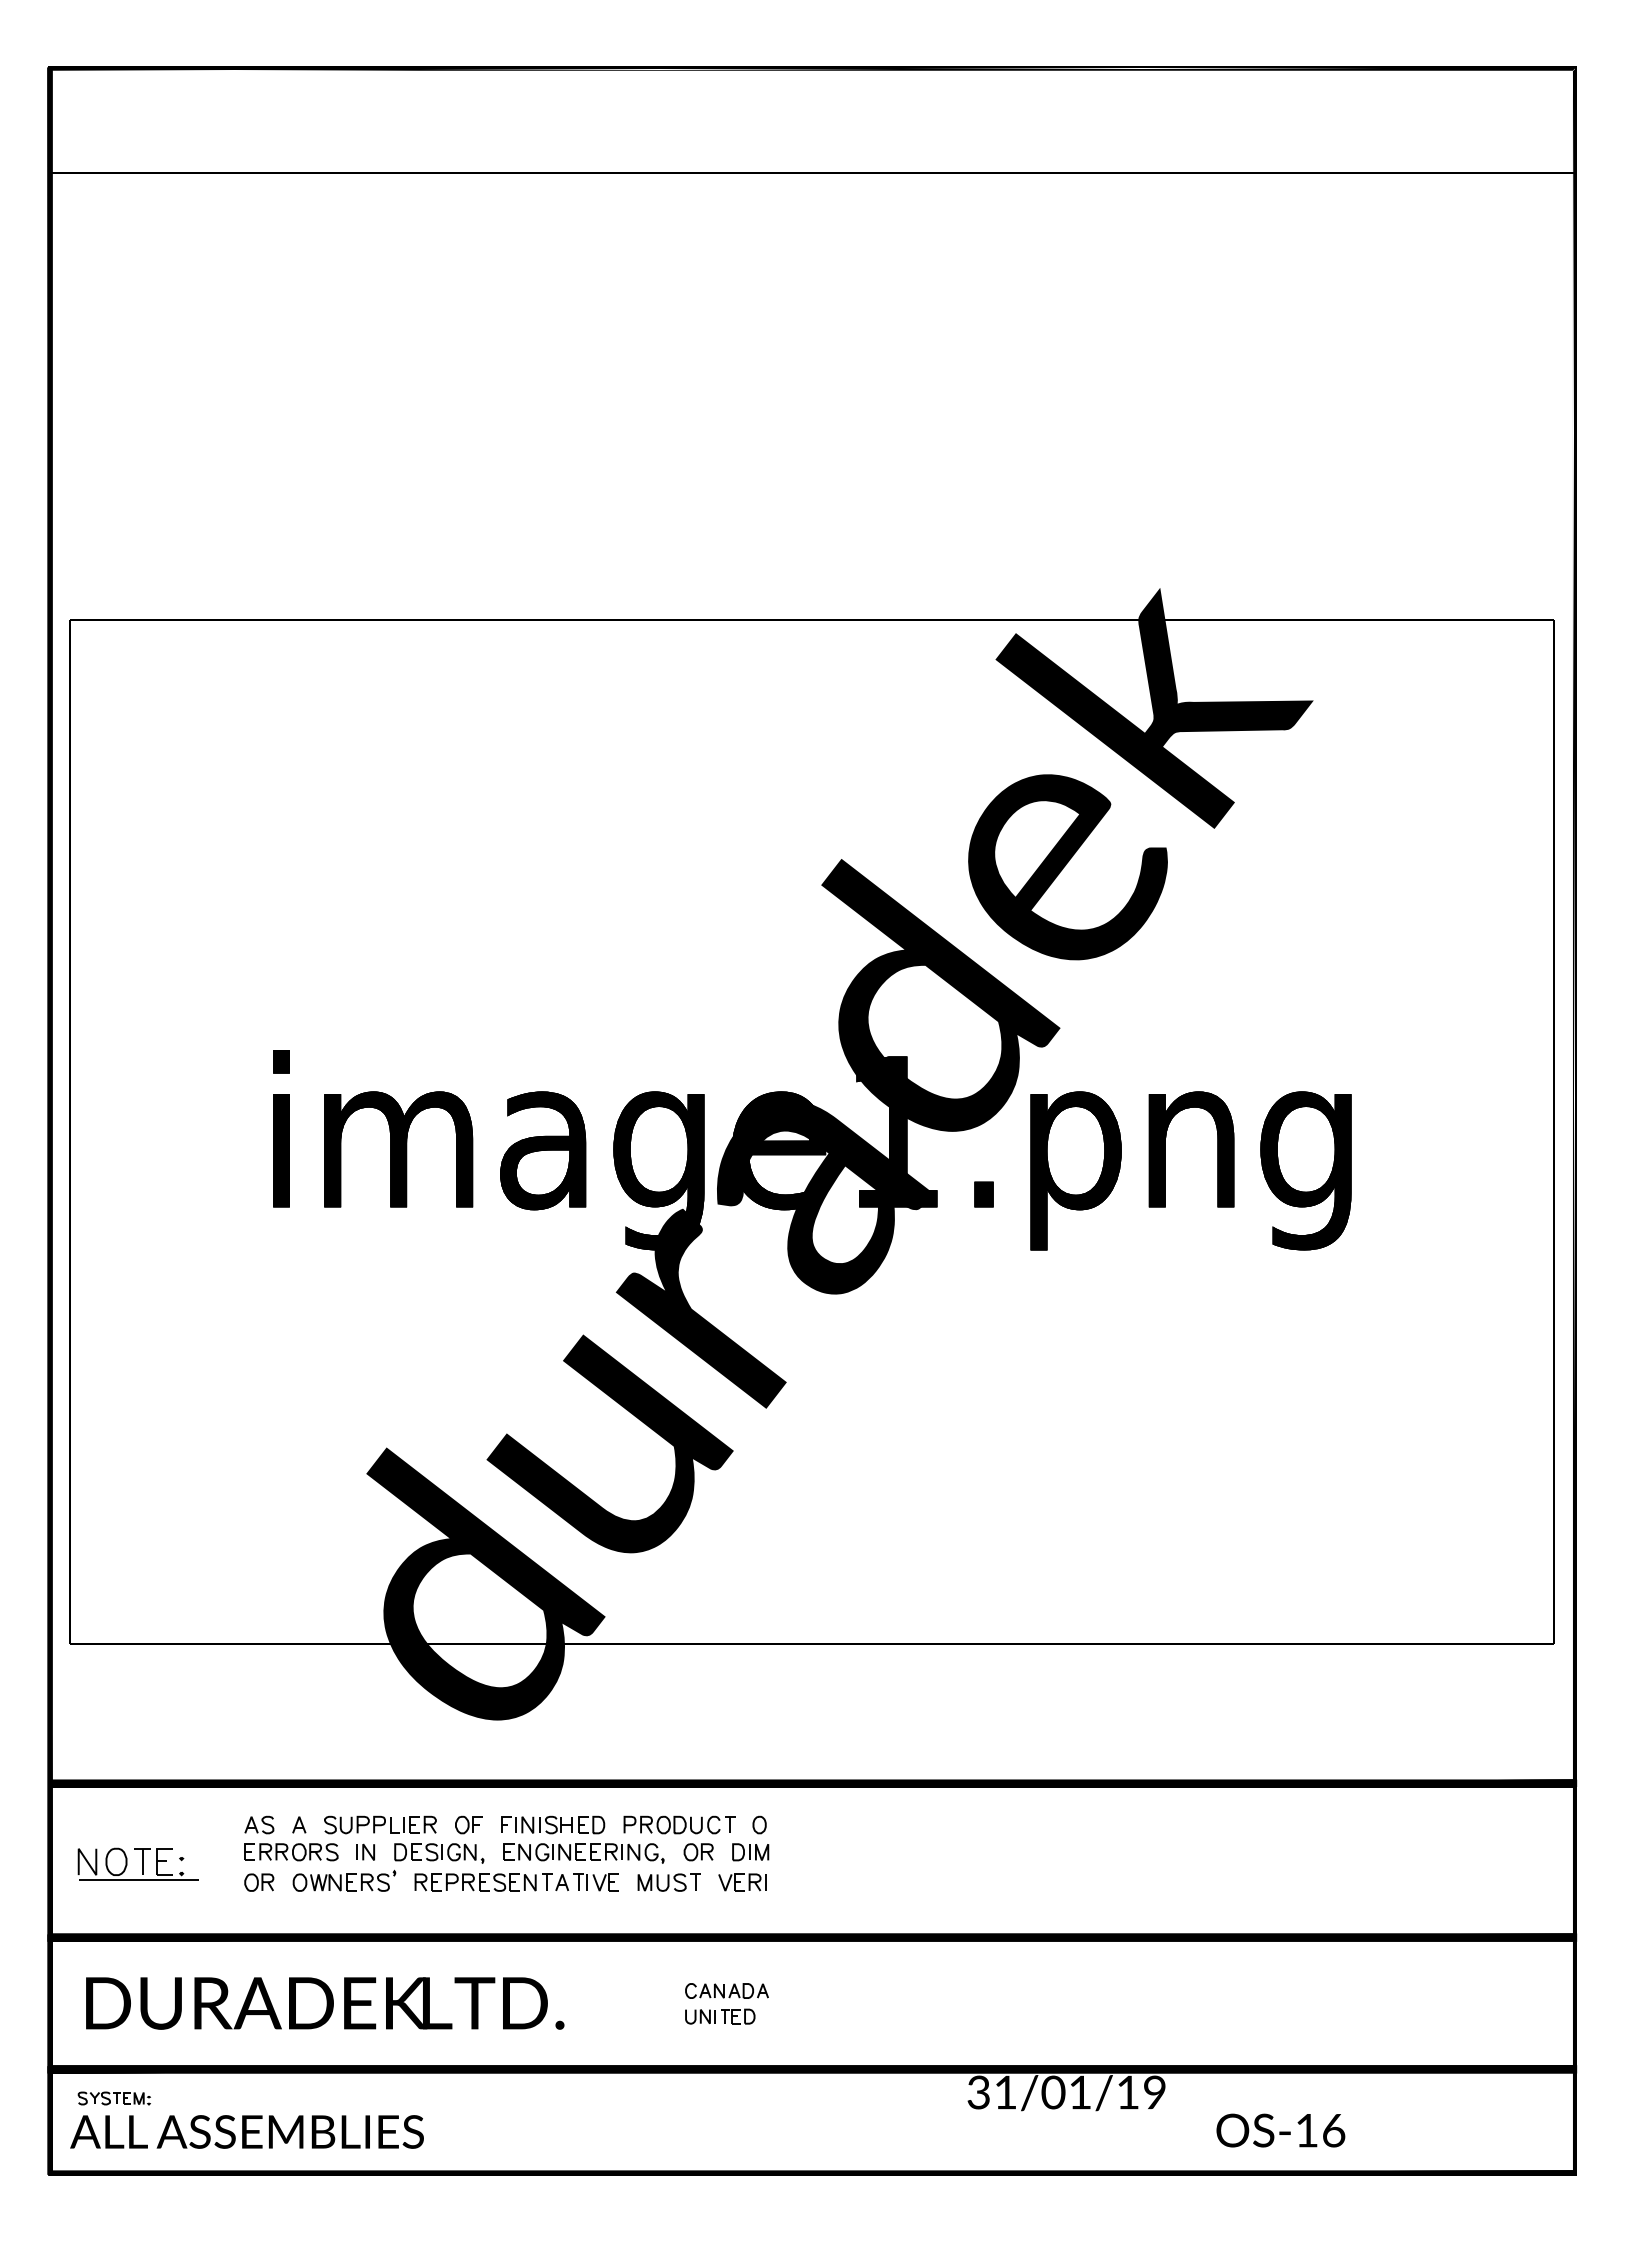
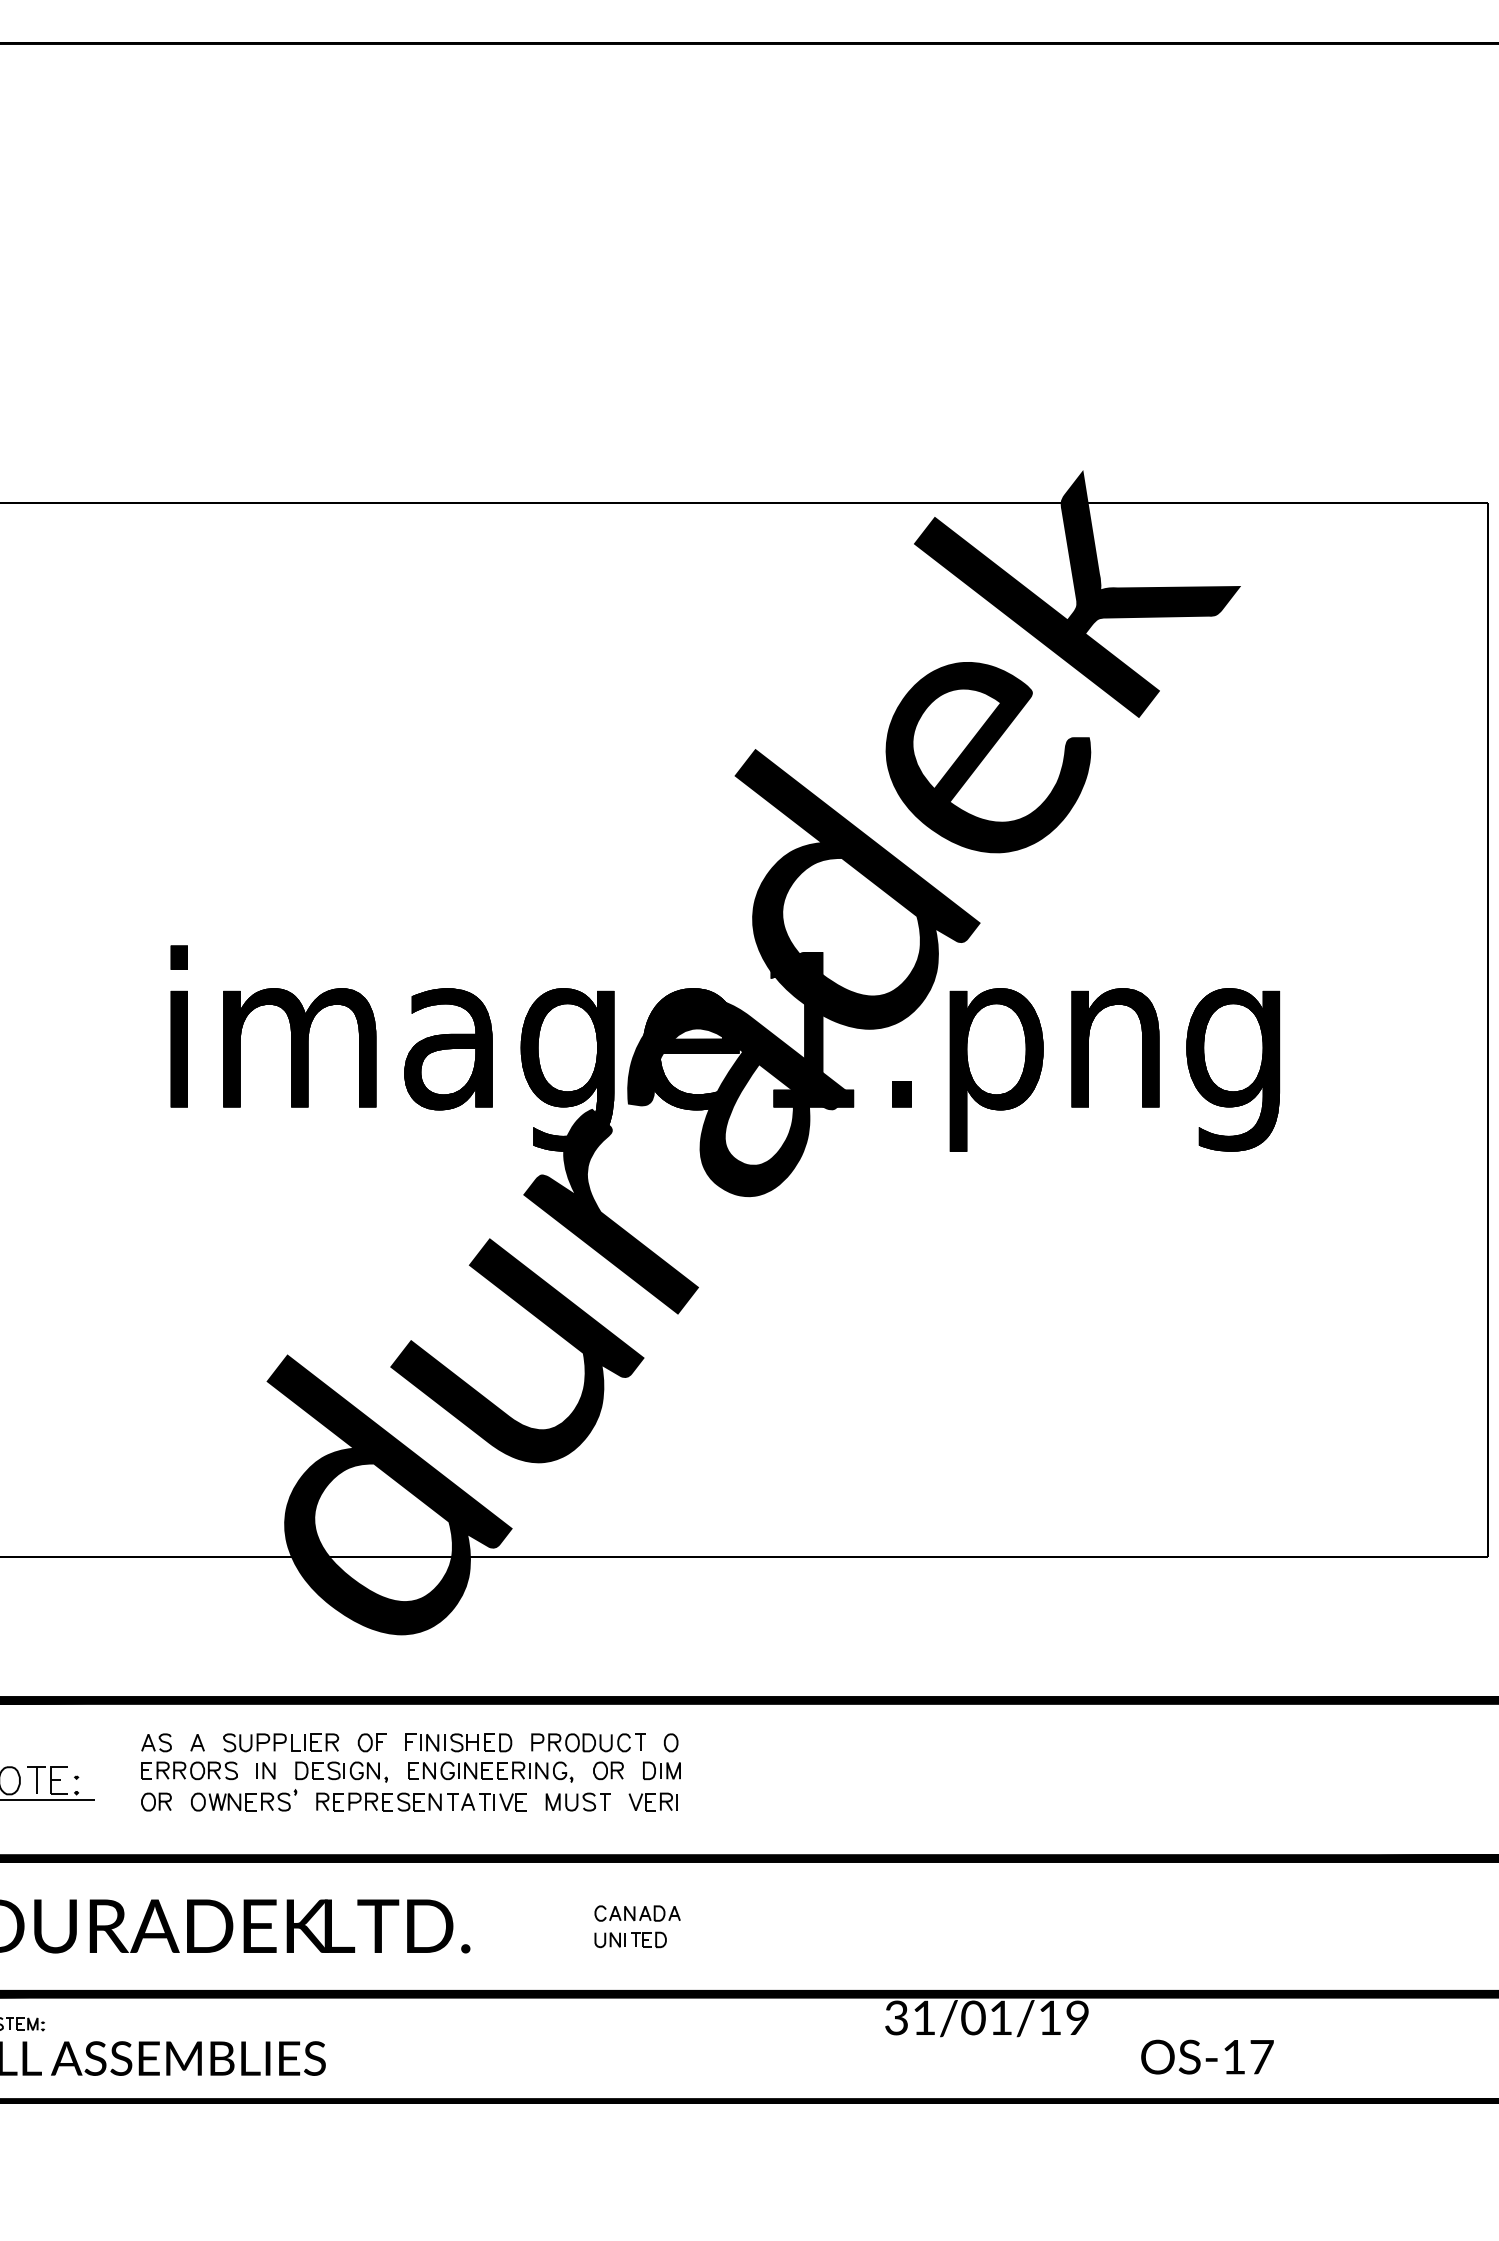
text: (1334, 2130) -> (1262, 2057), OS-16 -> OS-17

